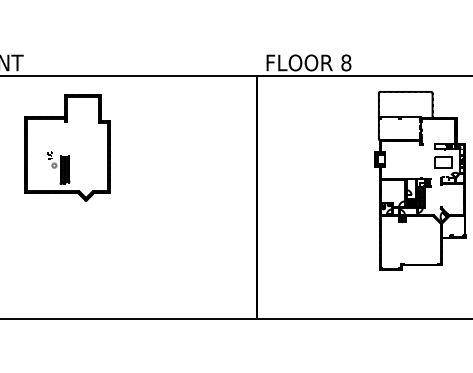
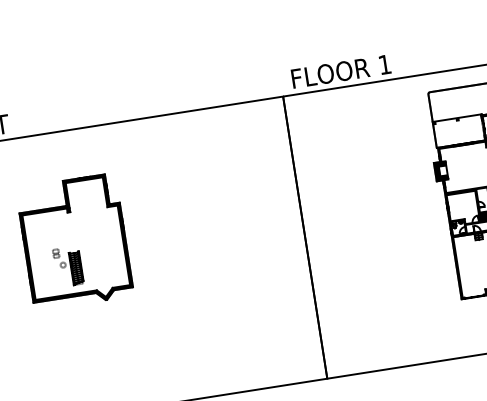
text: (346, 62) -> (385, 64), 8 -> 1
part: (67, 147) -> (75, 241), moved

